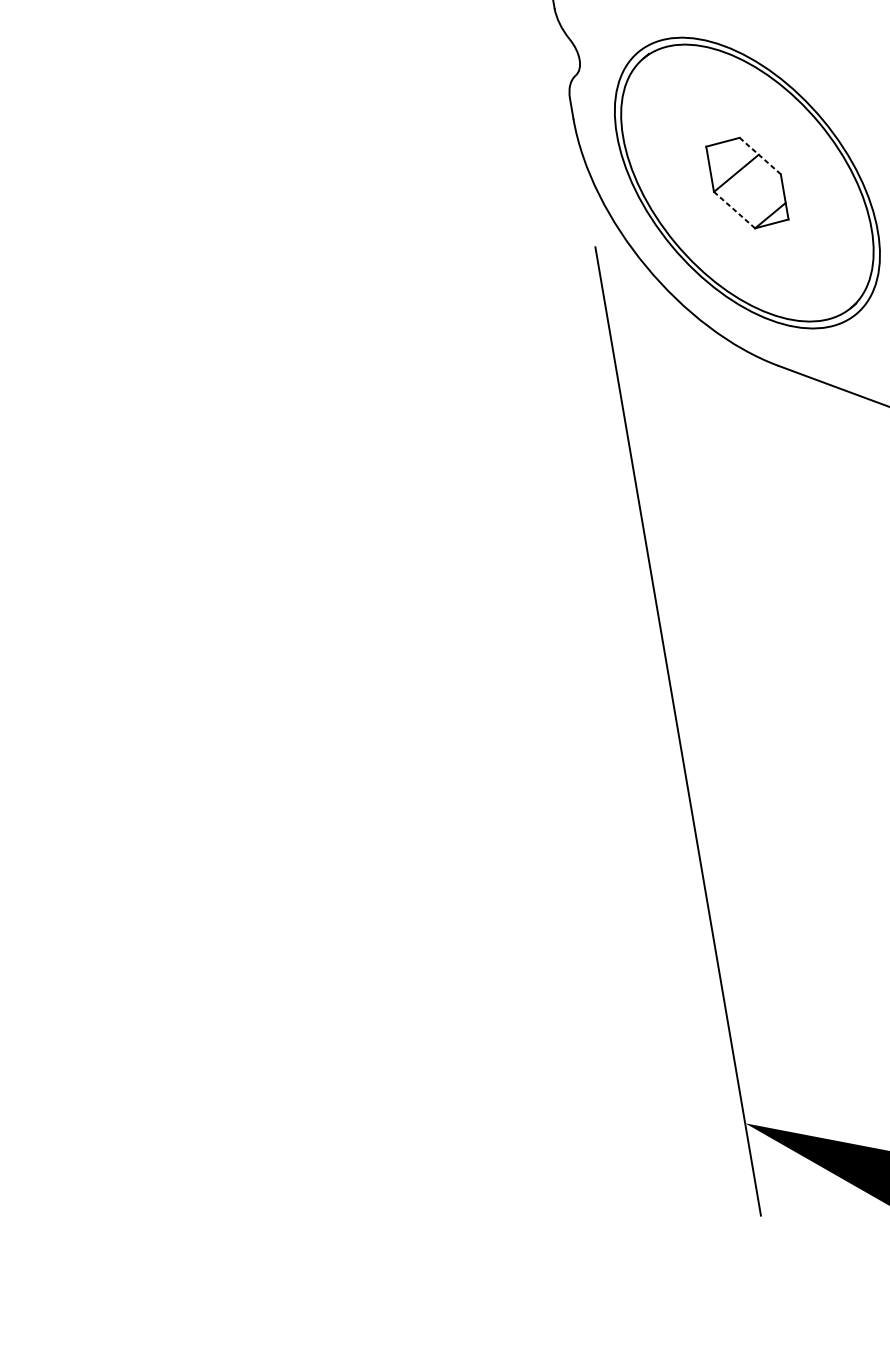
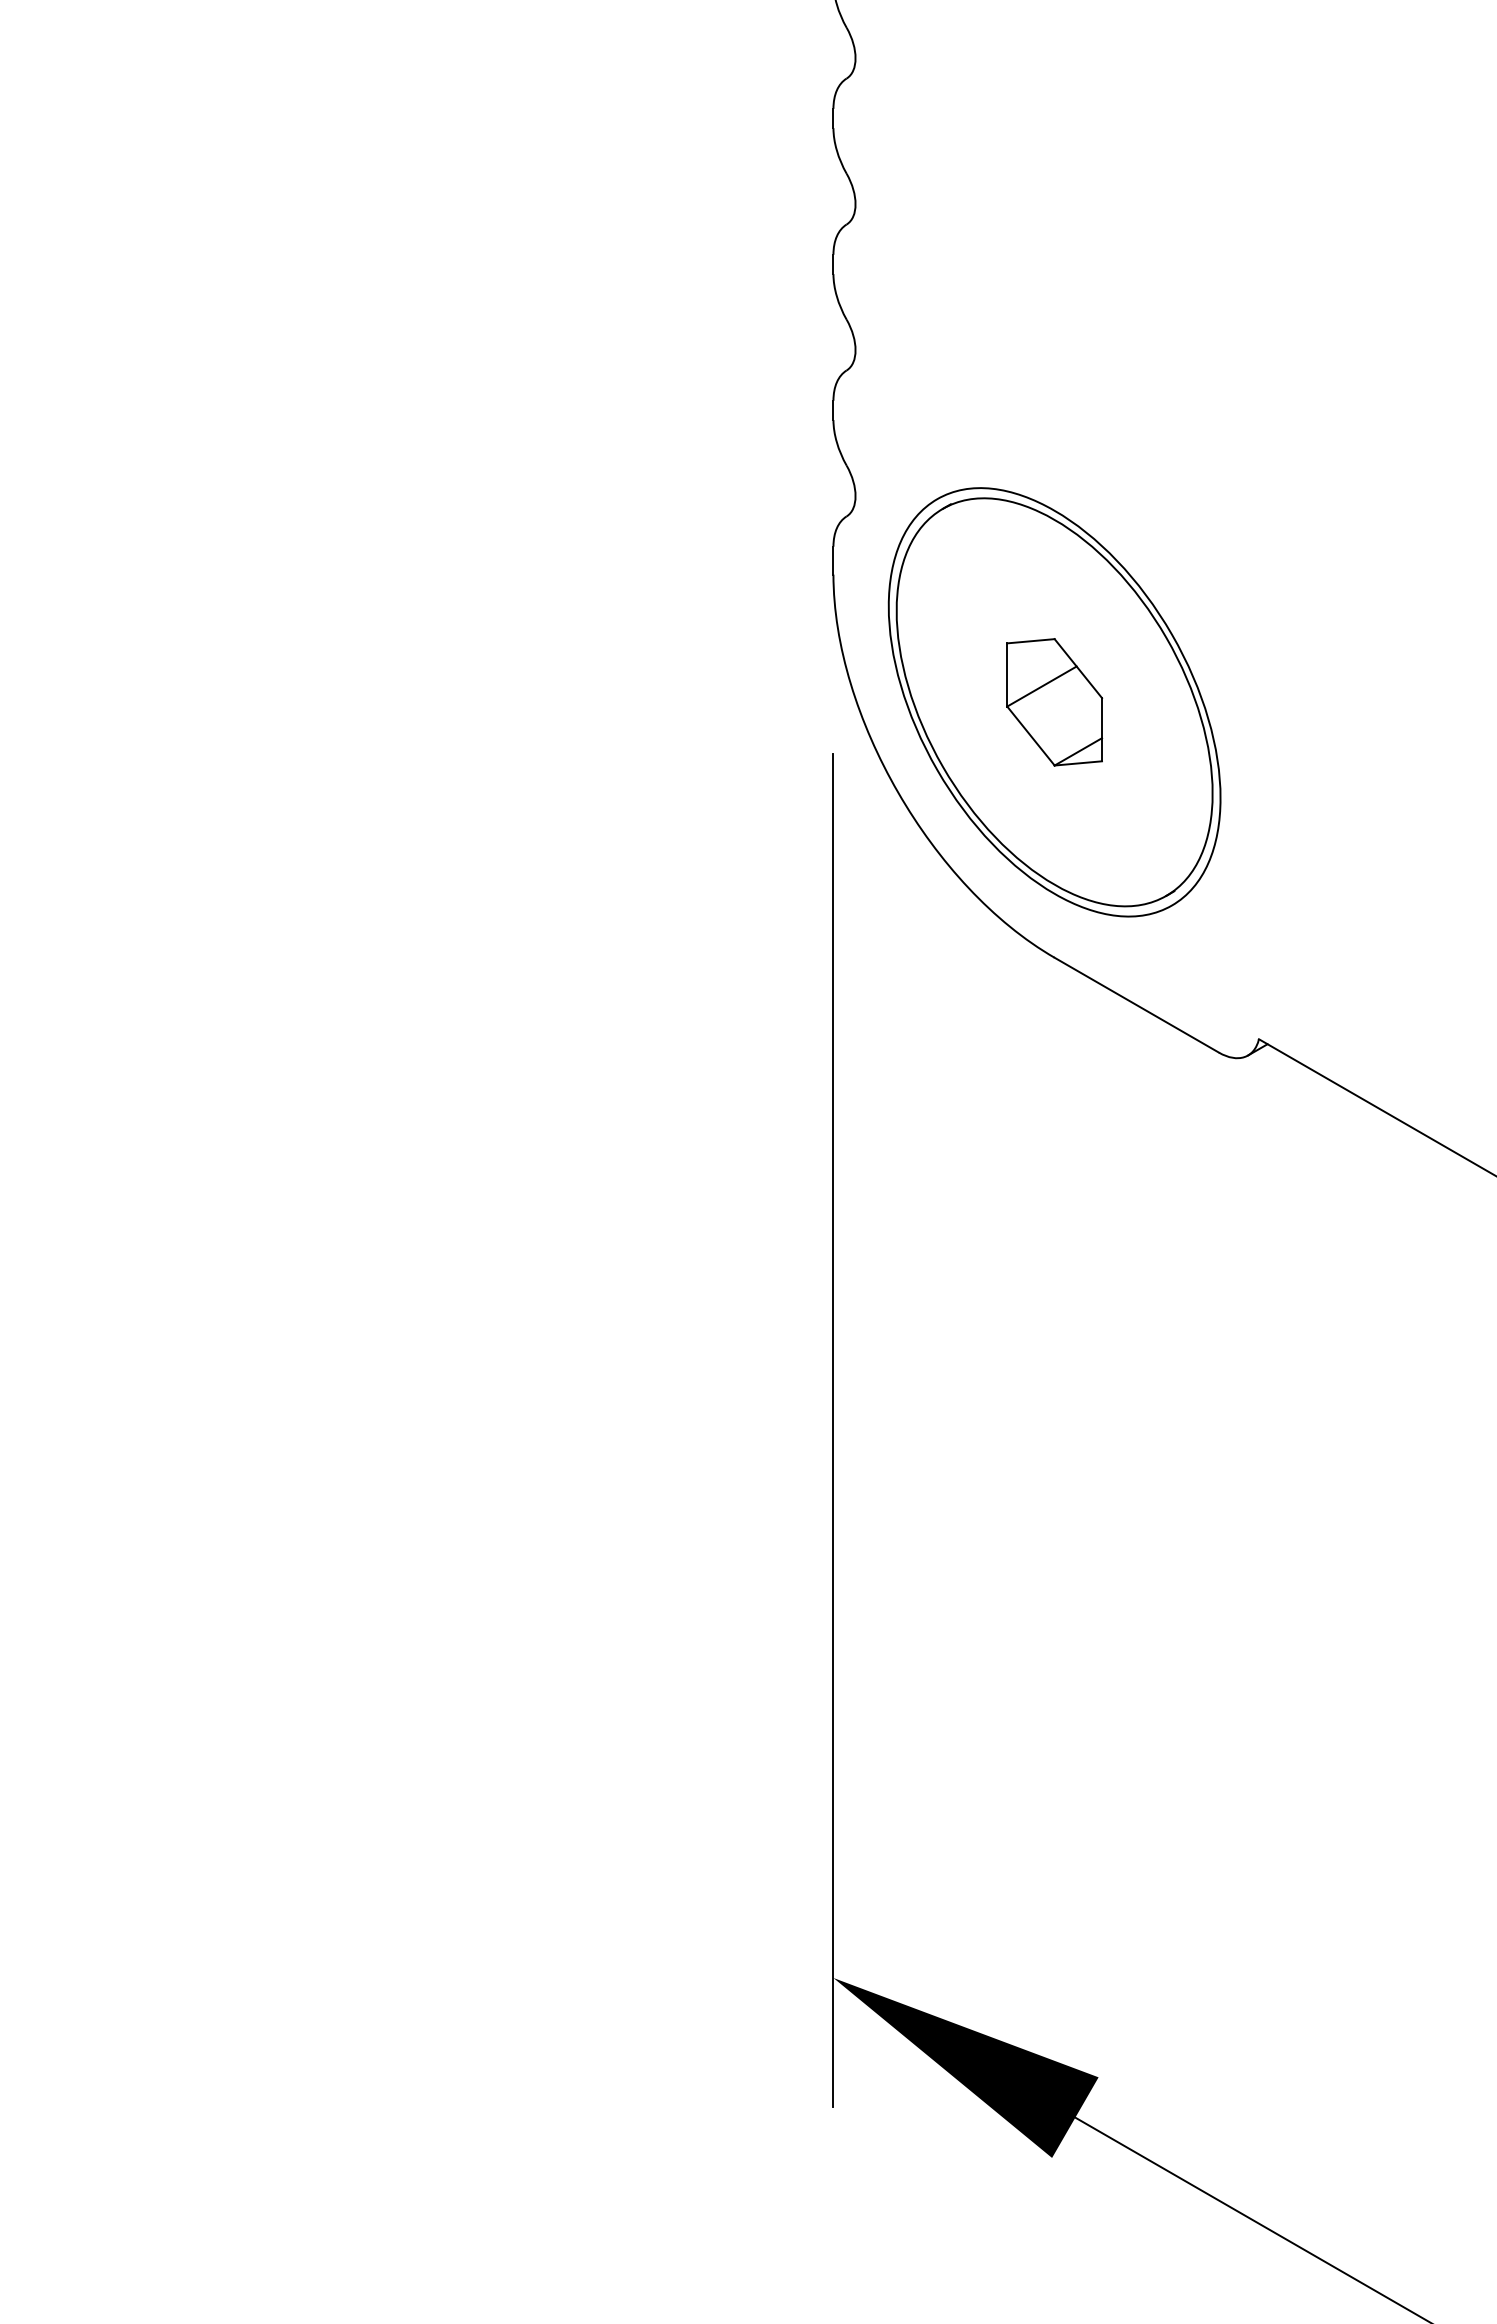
line: (760, 155) -> (1078, 668), dashed -> solid
line: (734, 210) -> (1030, 736), dashed -> solid

